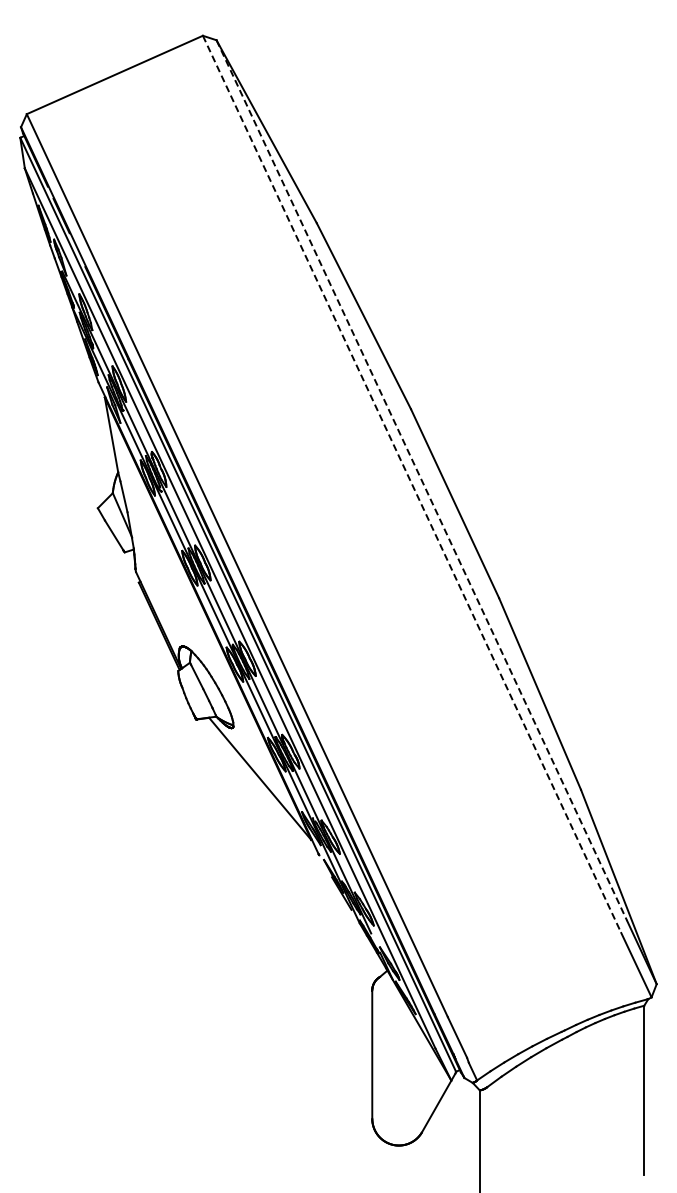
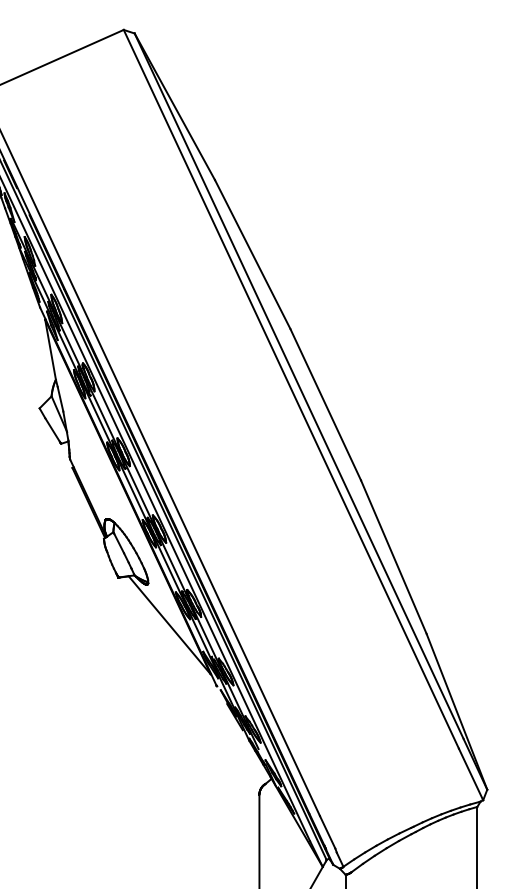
line: (421, 480) -> (298, 386), dashed -> solid
line: (412, 484) -> (291, 389), dashed -> solid

